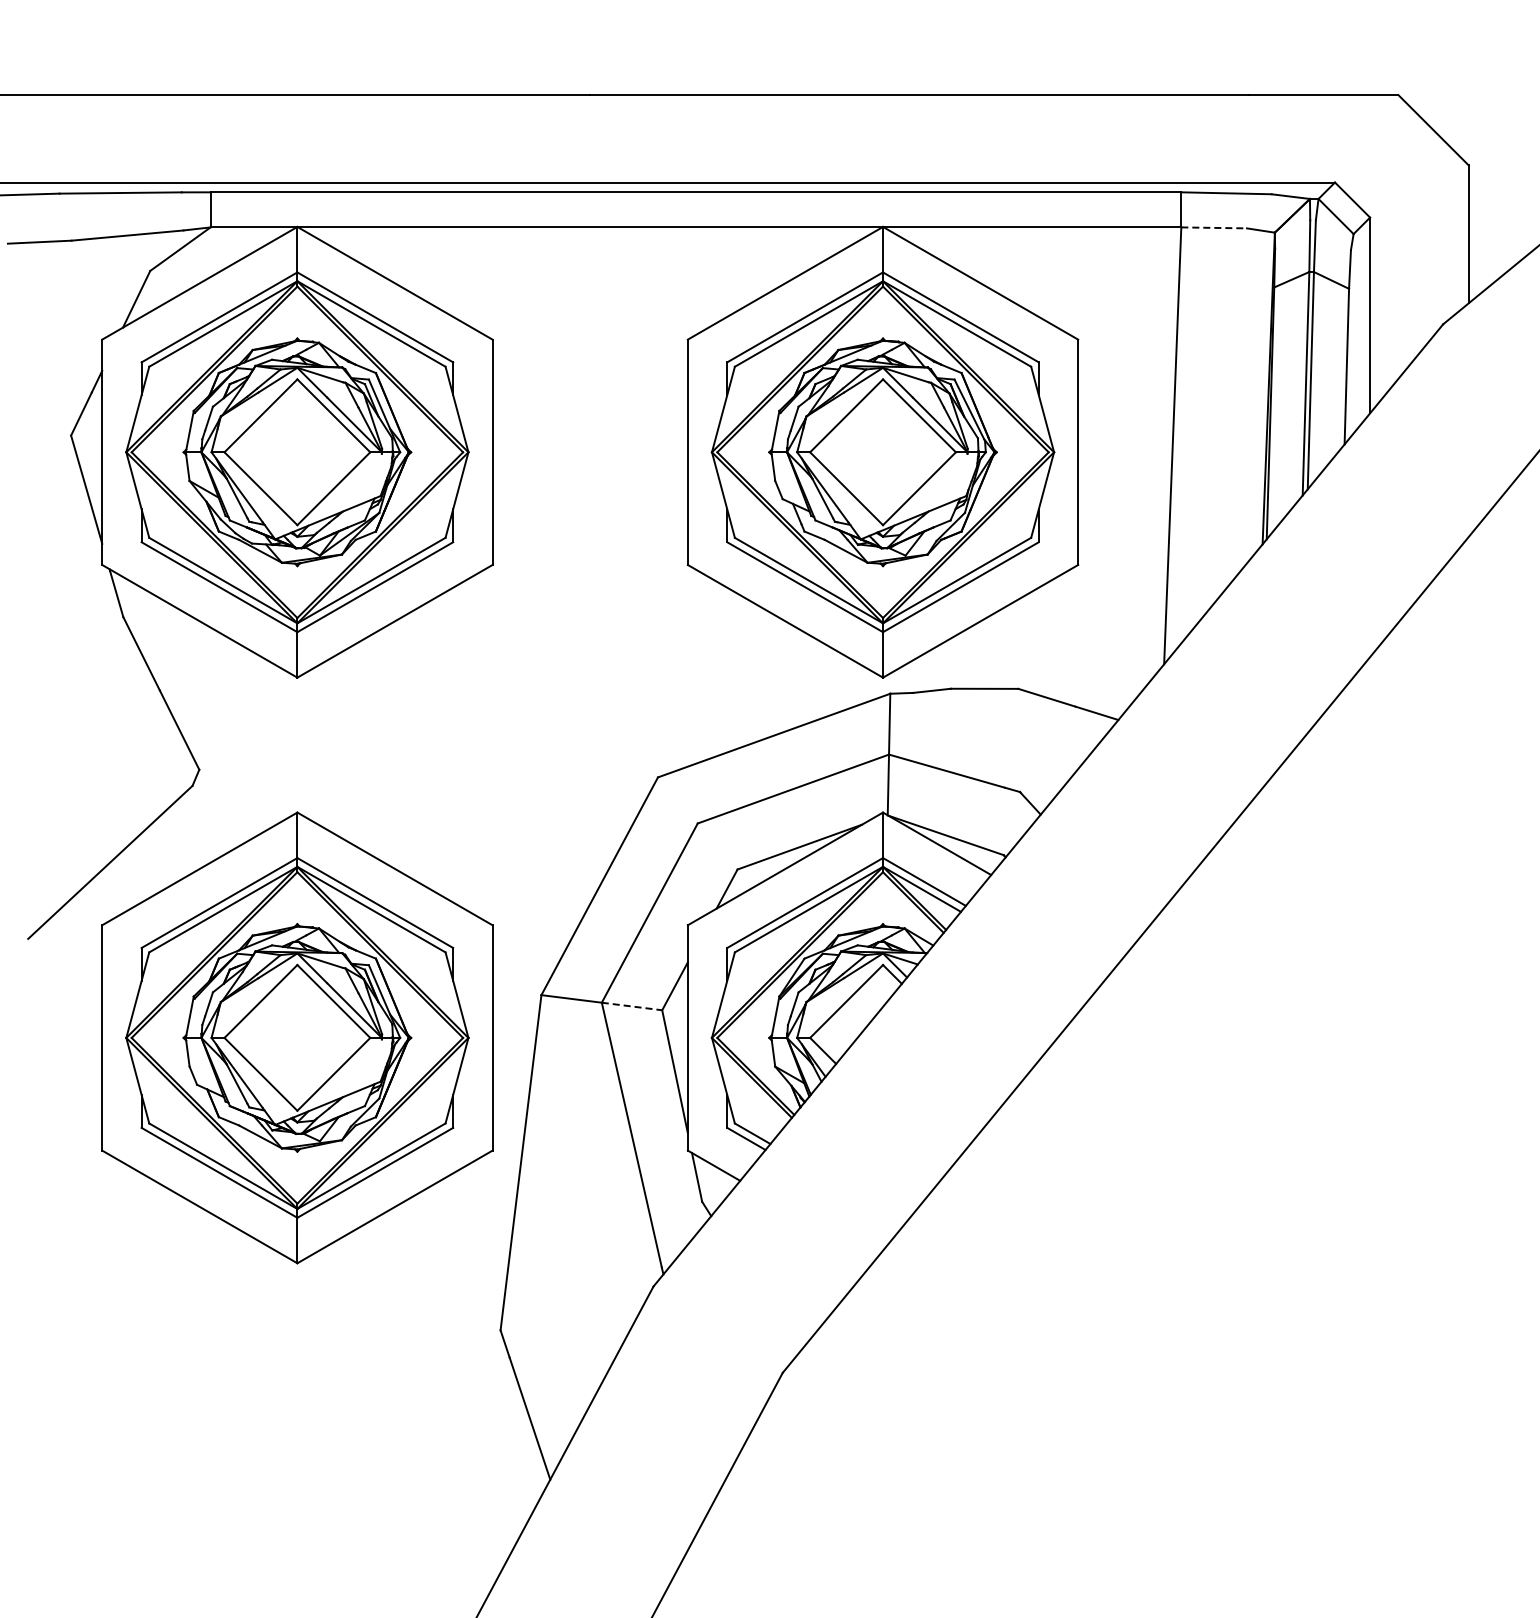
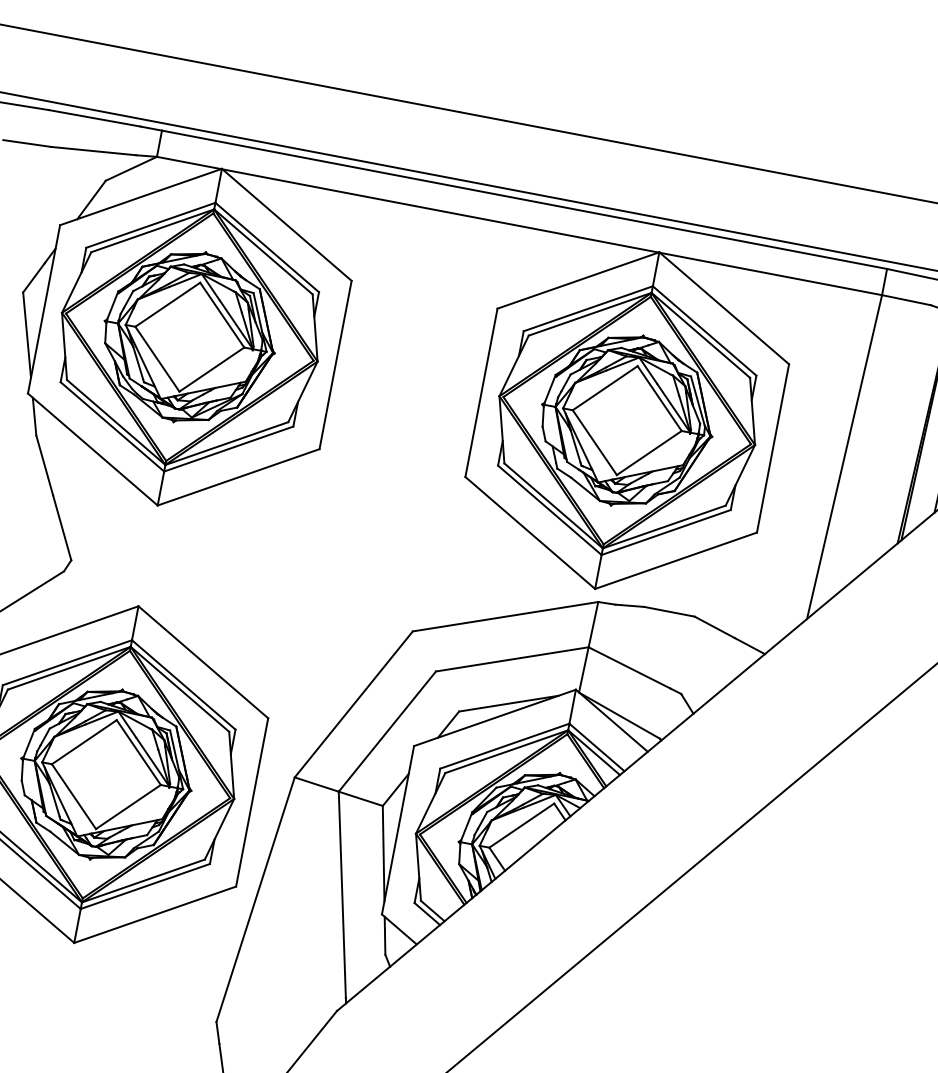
line: (1214, 227) -> (906, 299), dashed -> solid
line: (632, 1006) -> (361, 798), dashed -> solid

